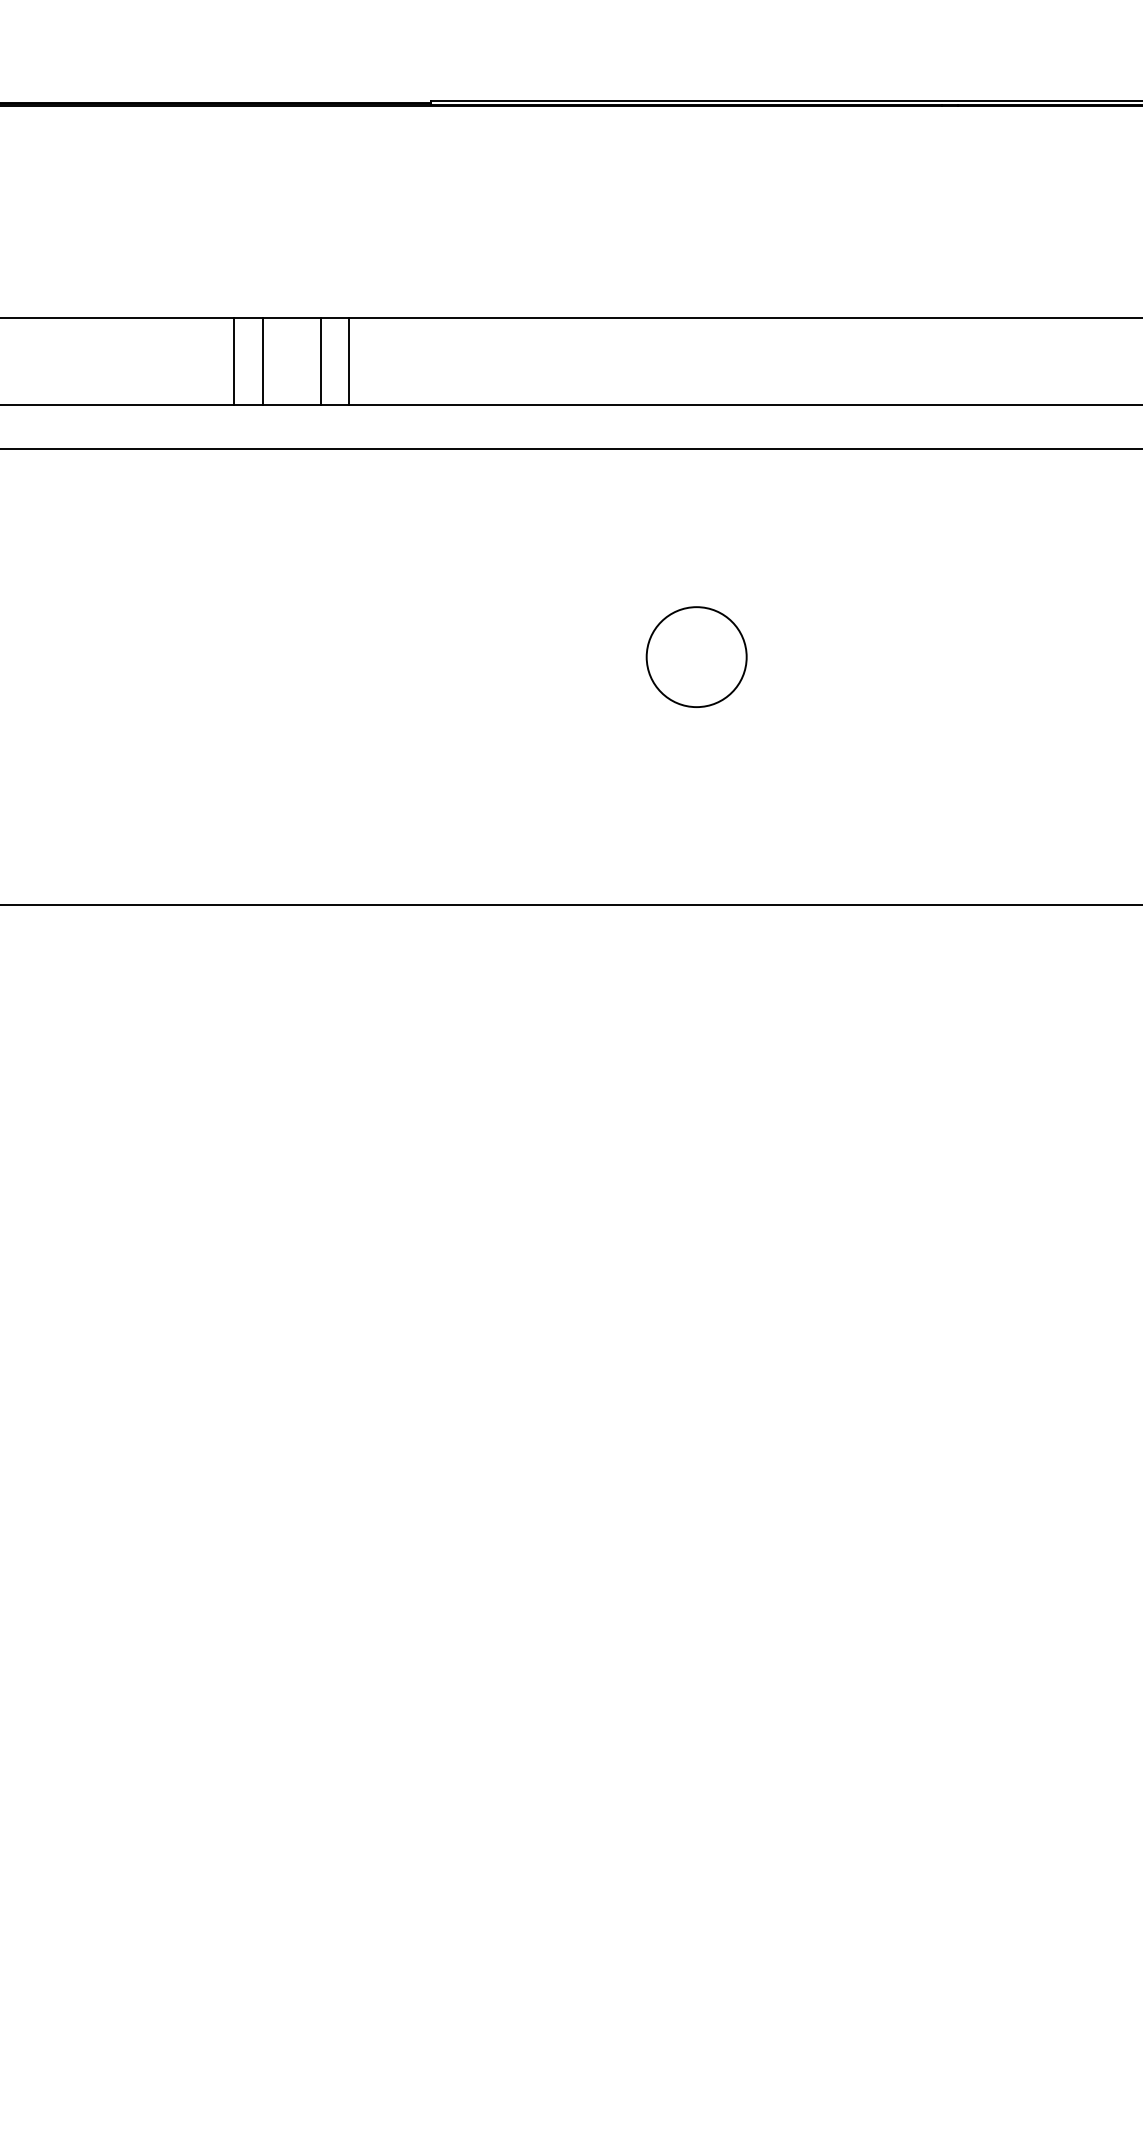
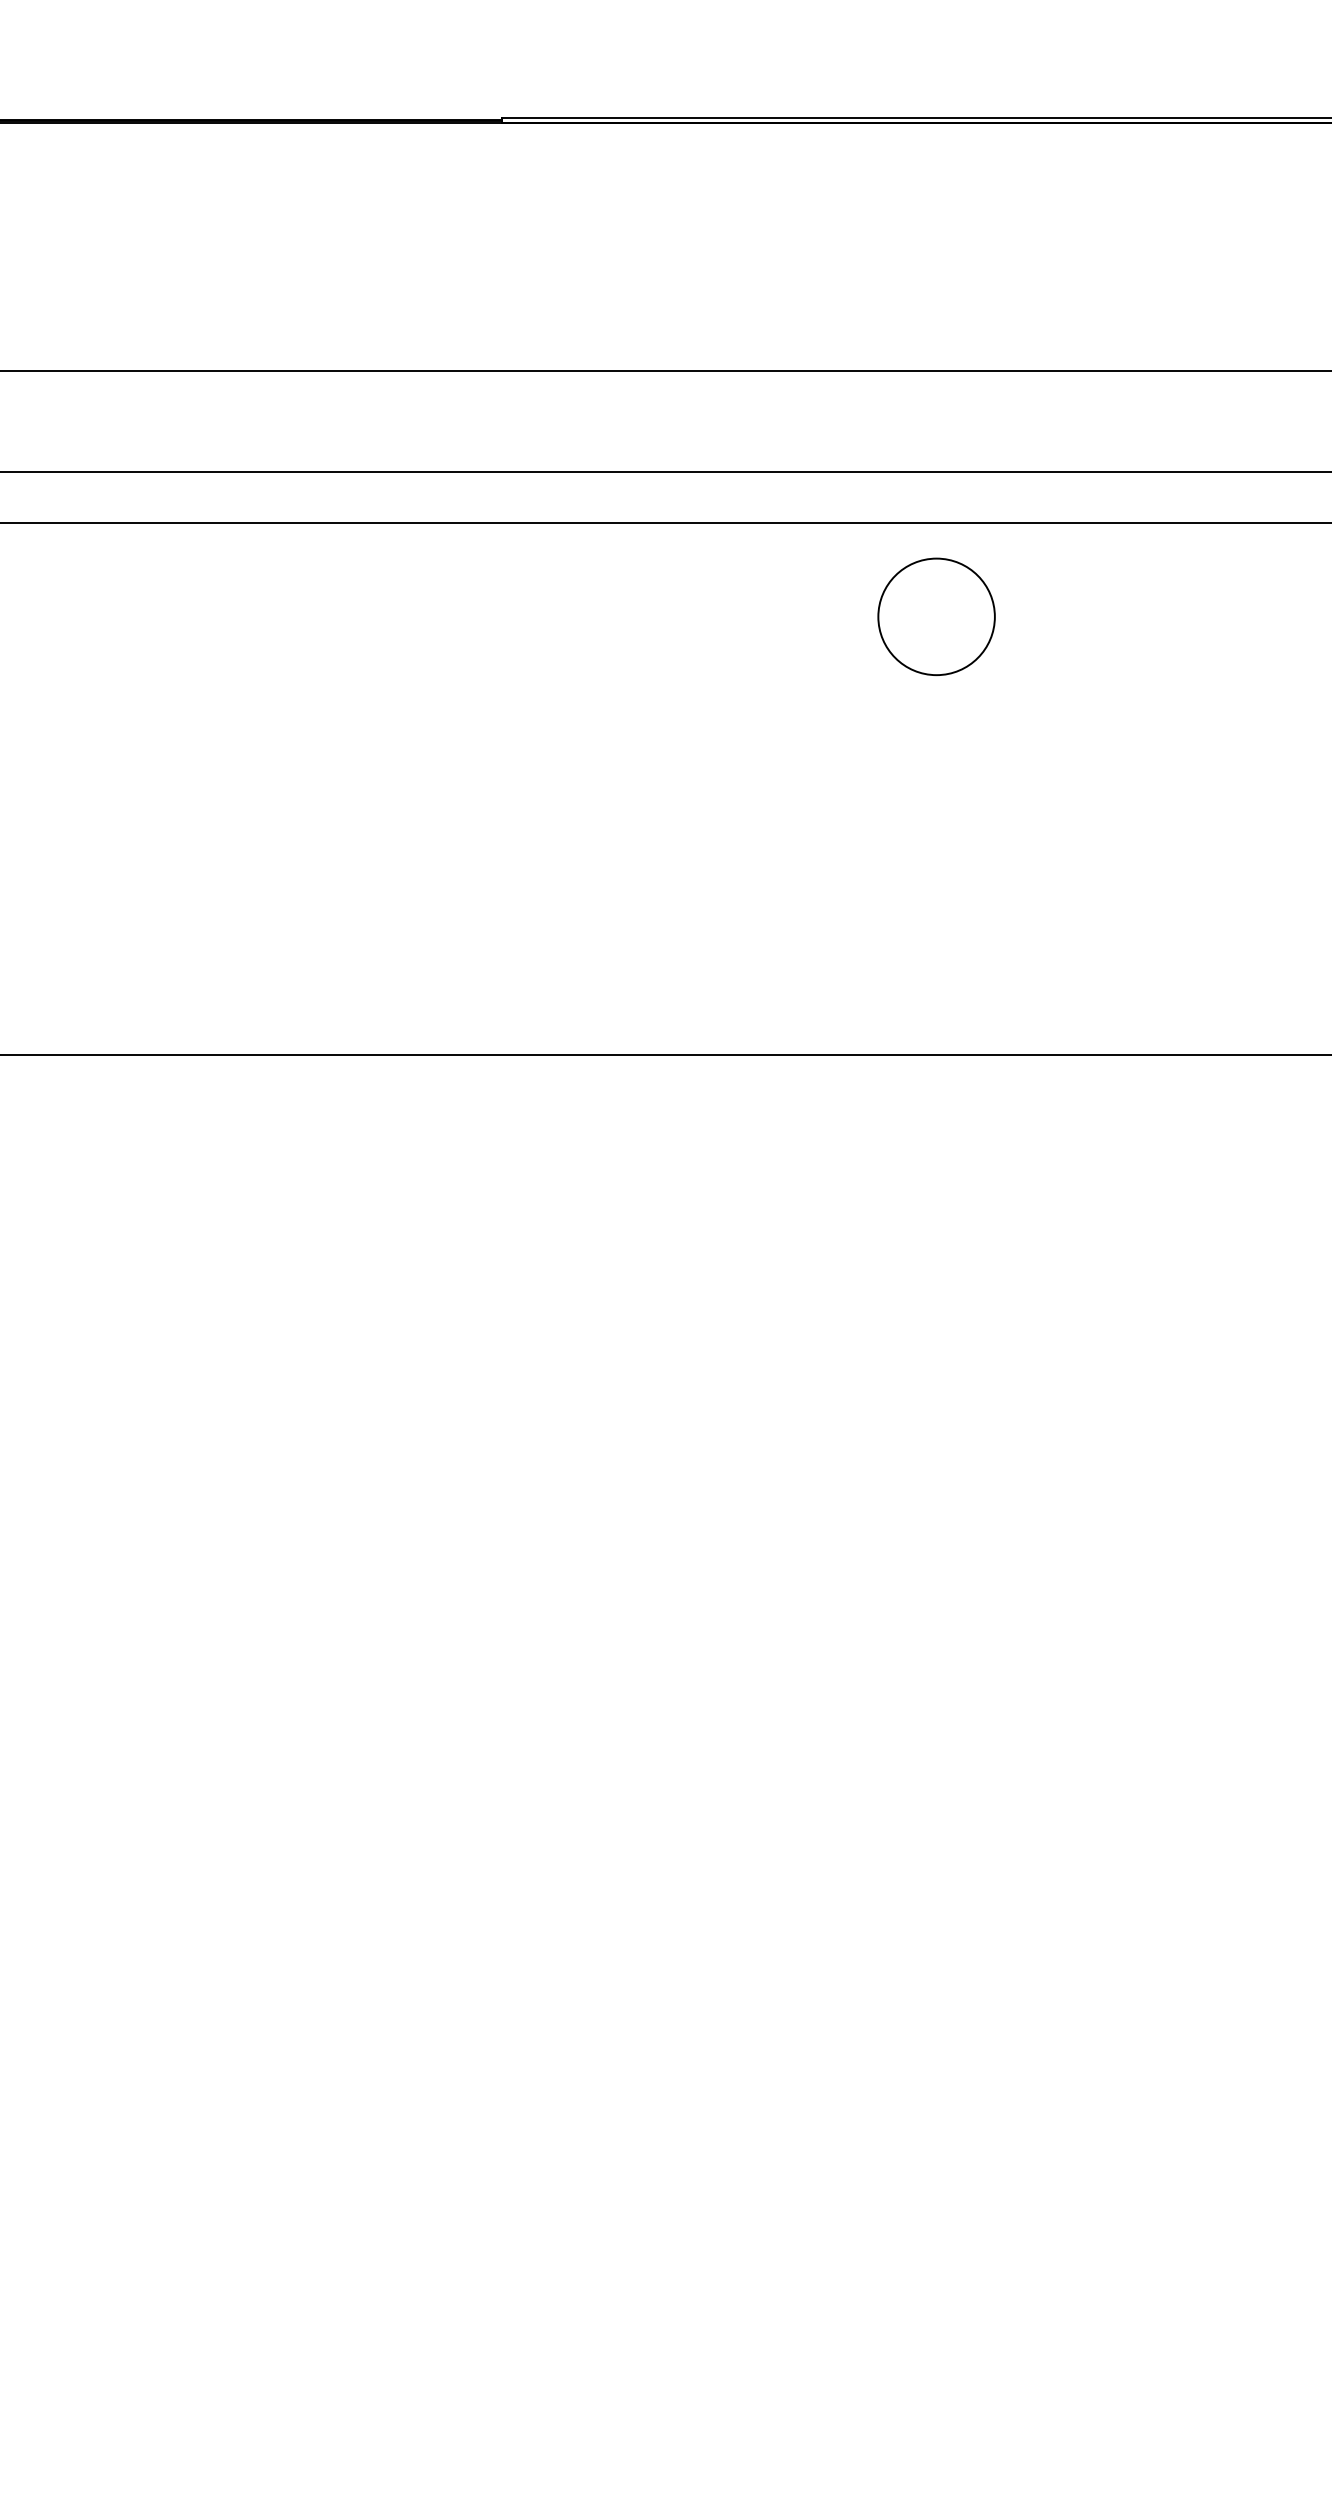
line: (234, 361) -> (273, 421), removed
line: (262, 361) -> (305, 421), removed
line: (320, 361) -> (373, 421), removed
line: (349, 361) -> (407, 421), removed
circle: (696, 656) -> (936, 616), moved

